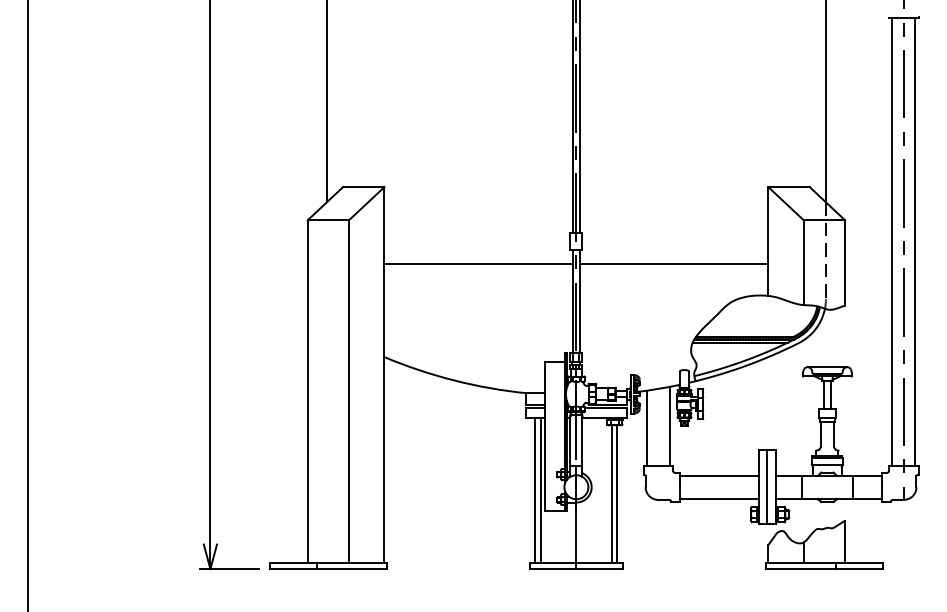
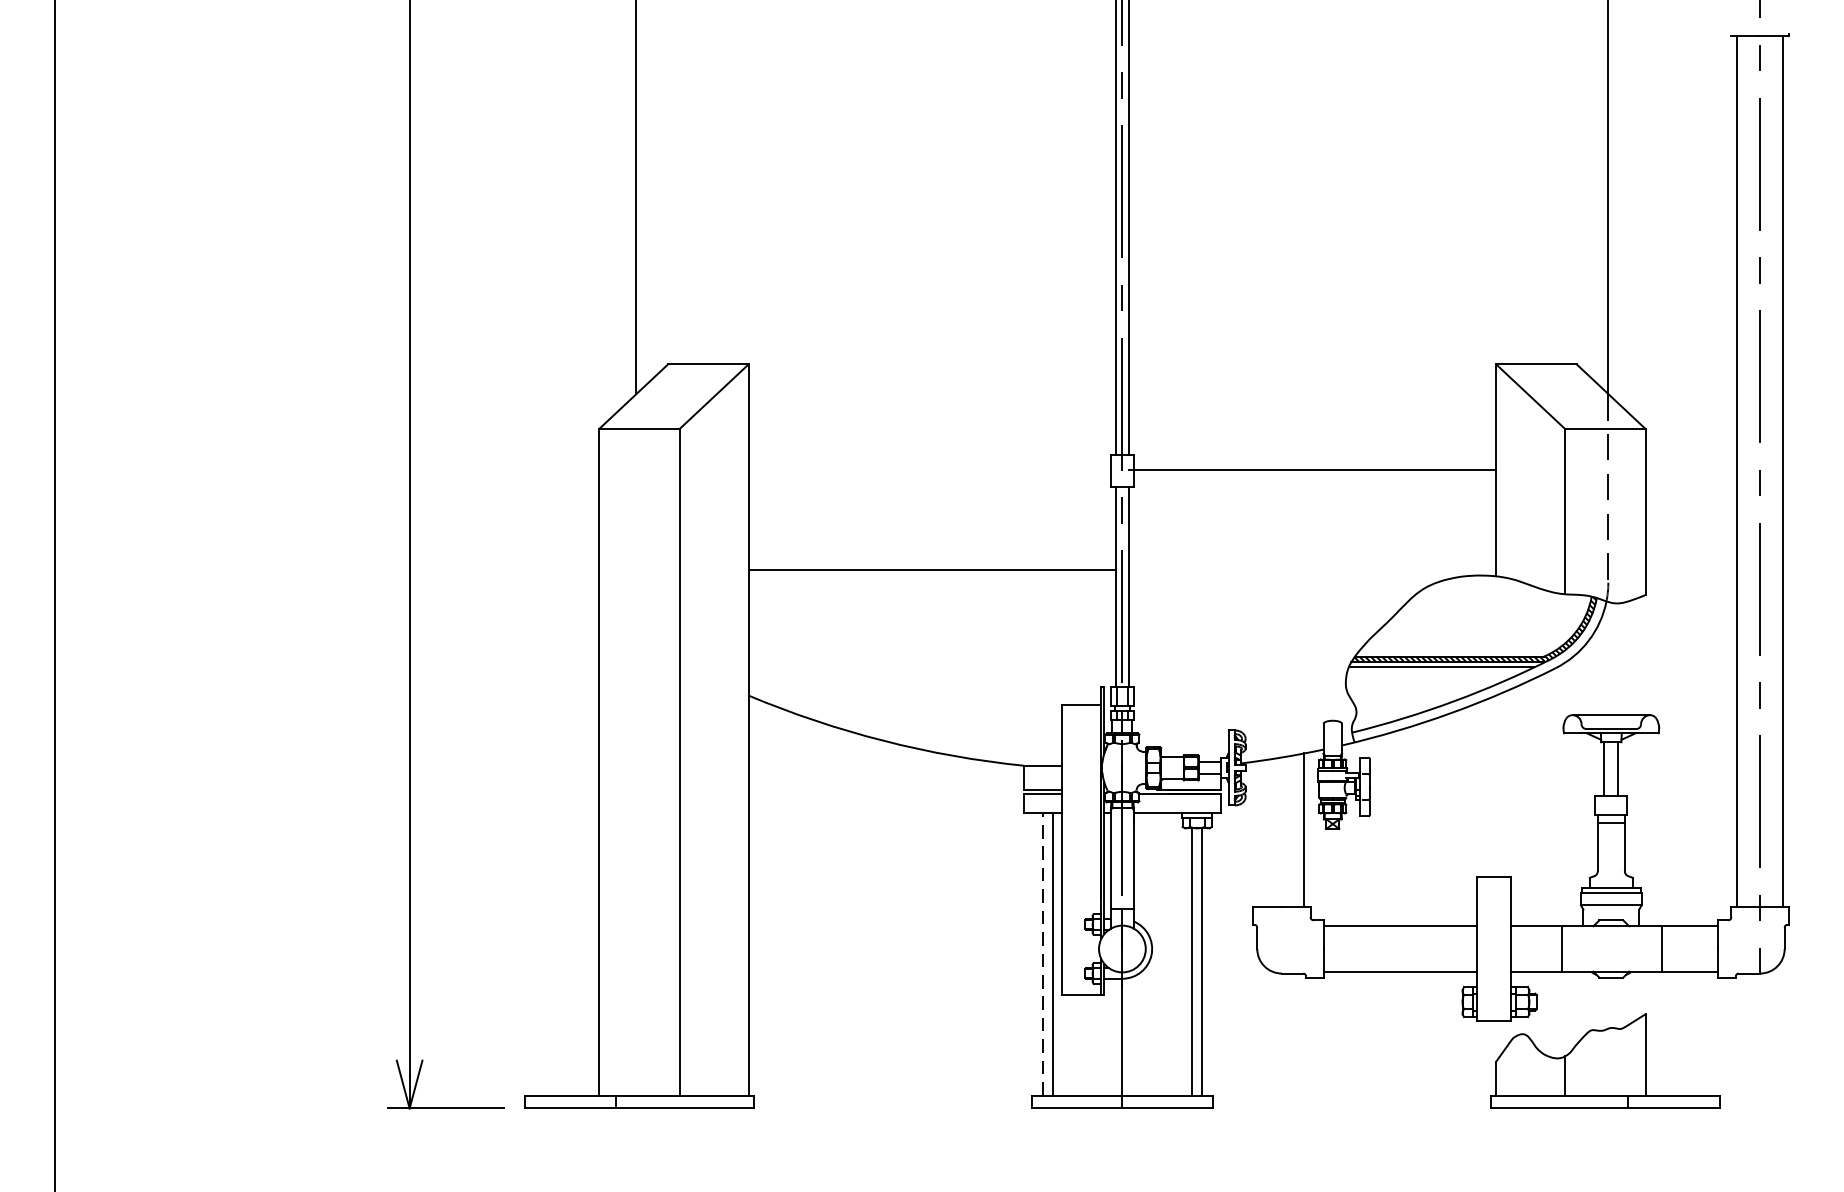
line: (478, 264) -> (931, 569), moved
line: (673, 264) -> (1311, 470), moved
line: (646, 427) -> (1258, 832), removed
line: (767, 487) -> (1494, 949), removed
line: (535, 489) -> (1042, 953), solid -> dashed

